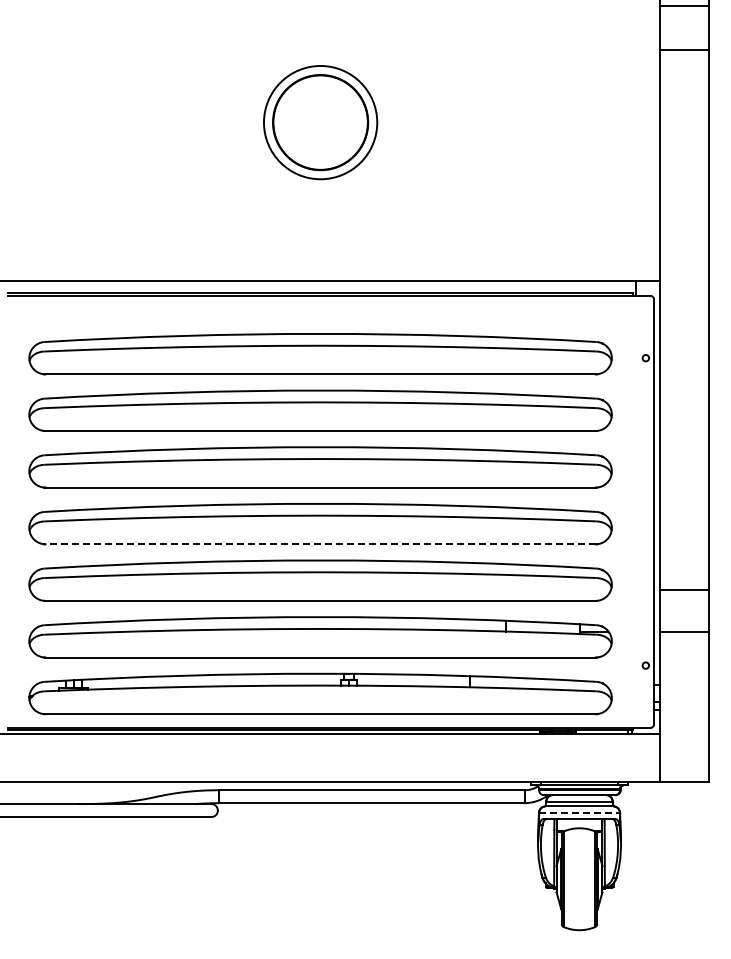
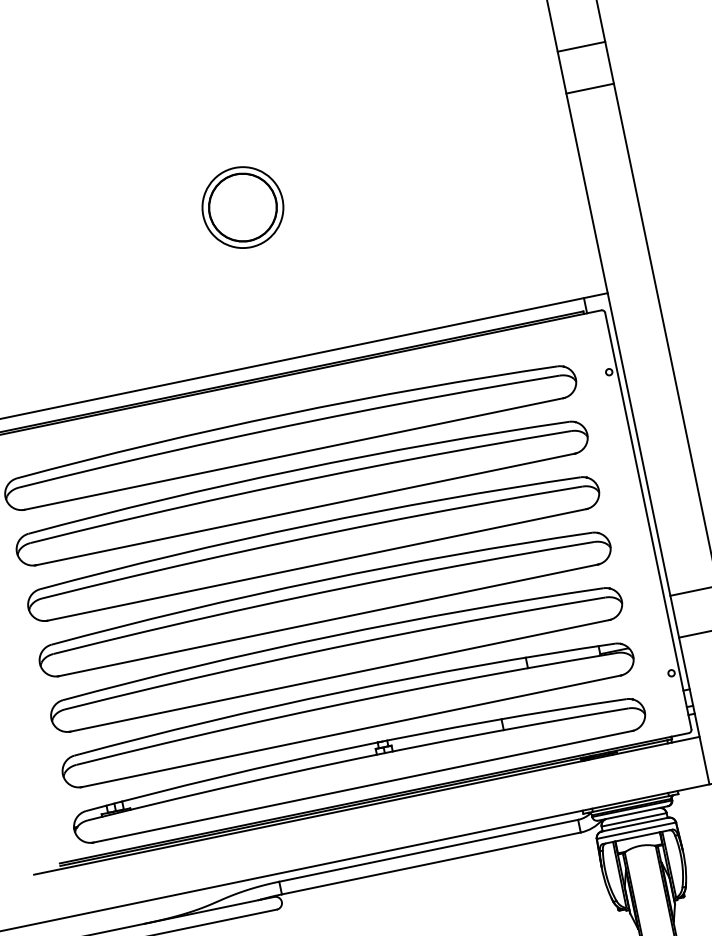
line: (684, 5) -> (581, 46), moved
line: (684, 49) -> (589, 88), moved
part: (320, 122) -> (242, 207), size x0.71
line: (320, 544) -> (328, 620), dashed -> solid
line: (580, 812) -> (637, 830), dashed -> solid

